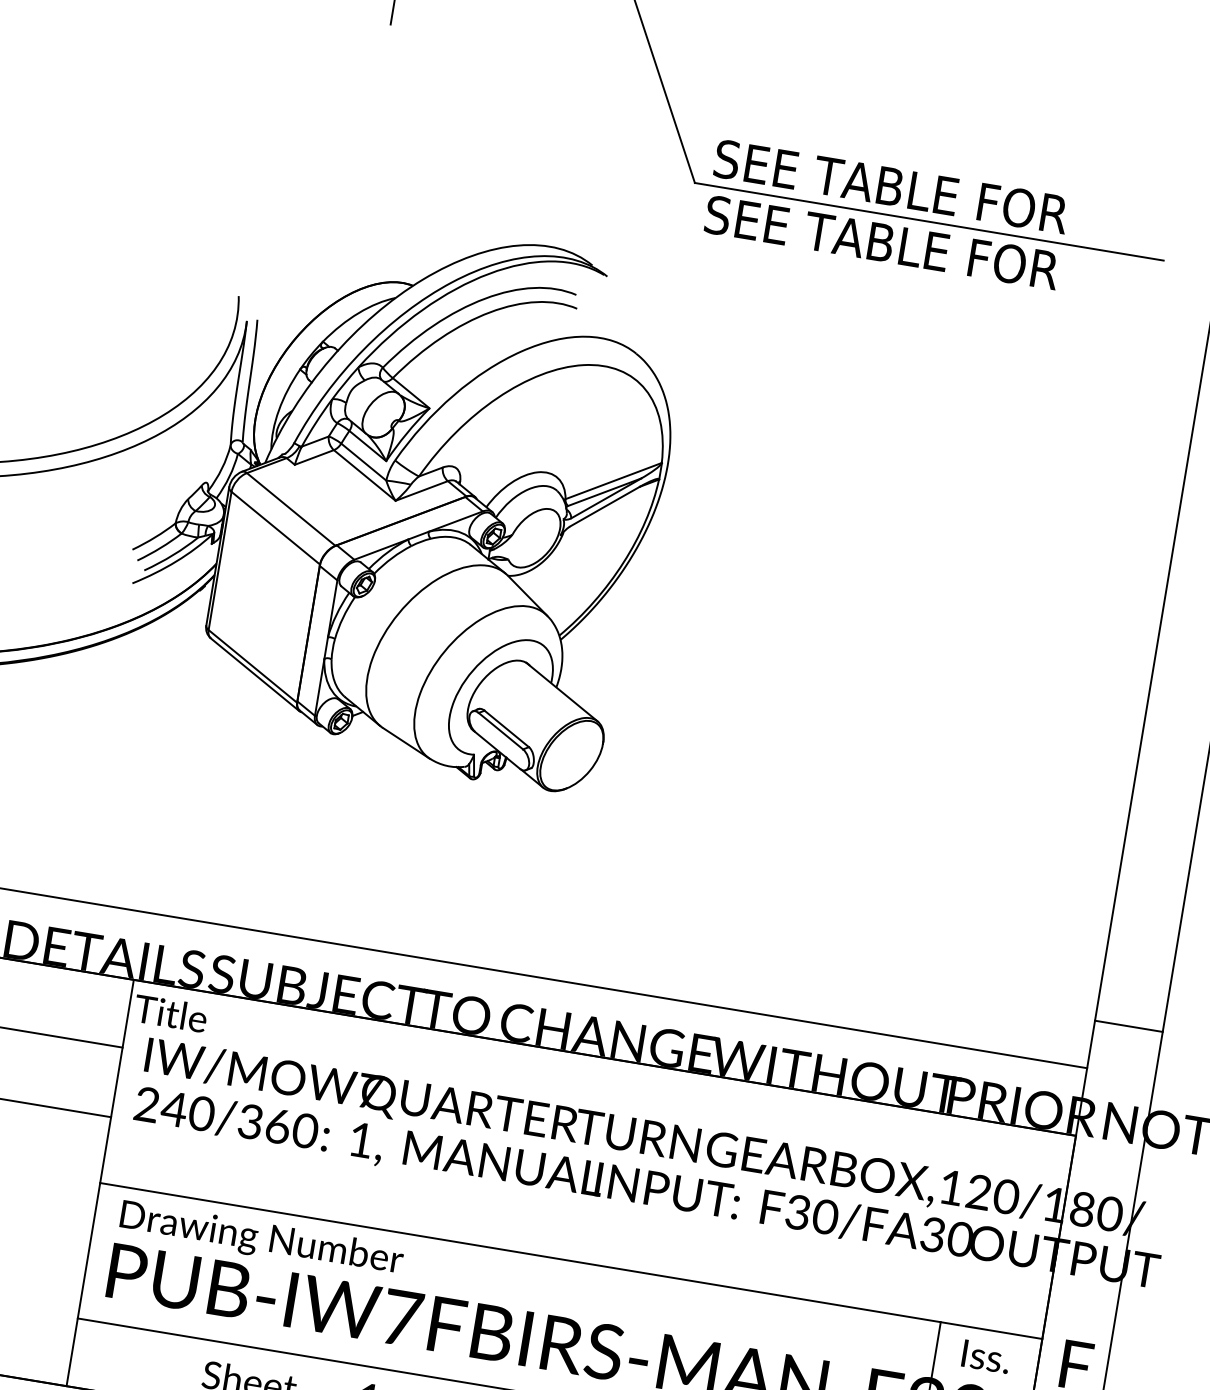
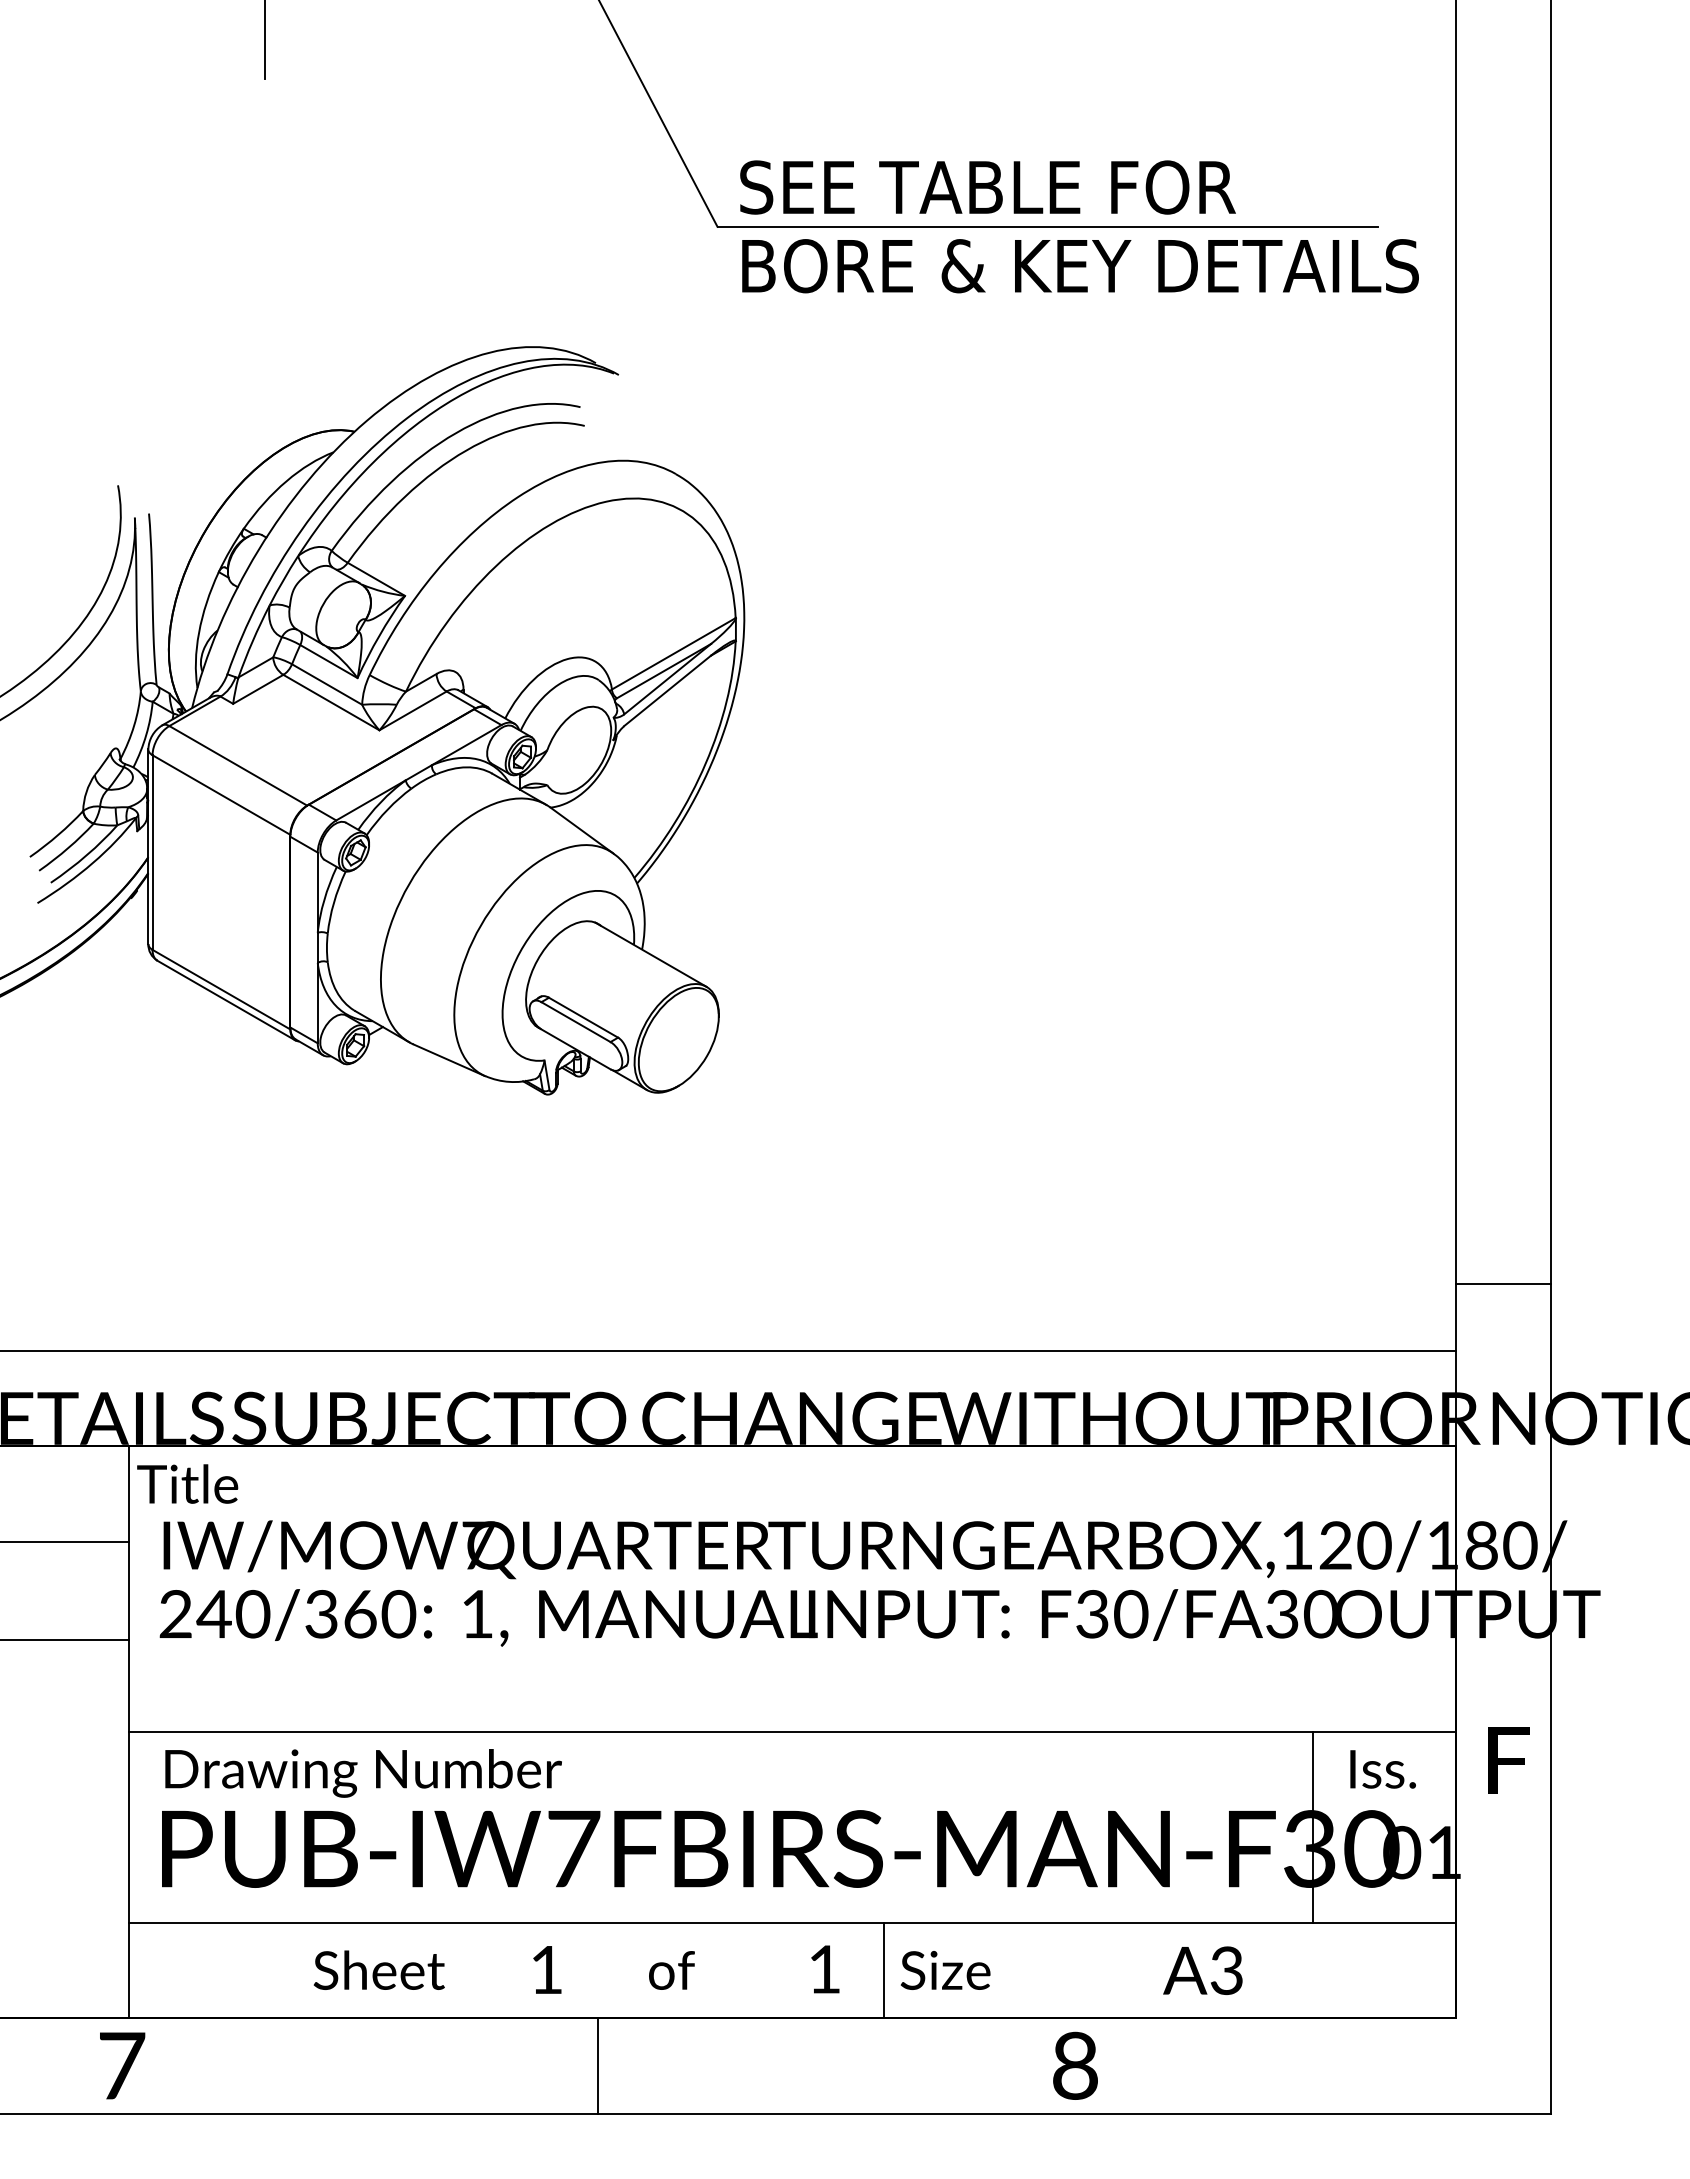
text: (947, 253) -> (1079, 266), SEE TABLE FOR -> BORE & KEY DETAILS

